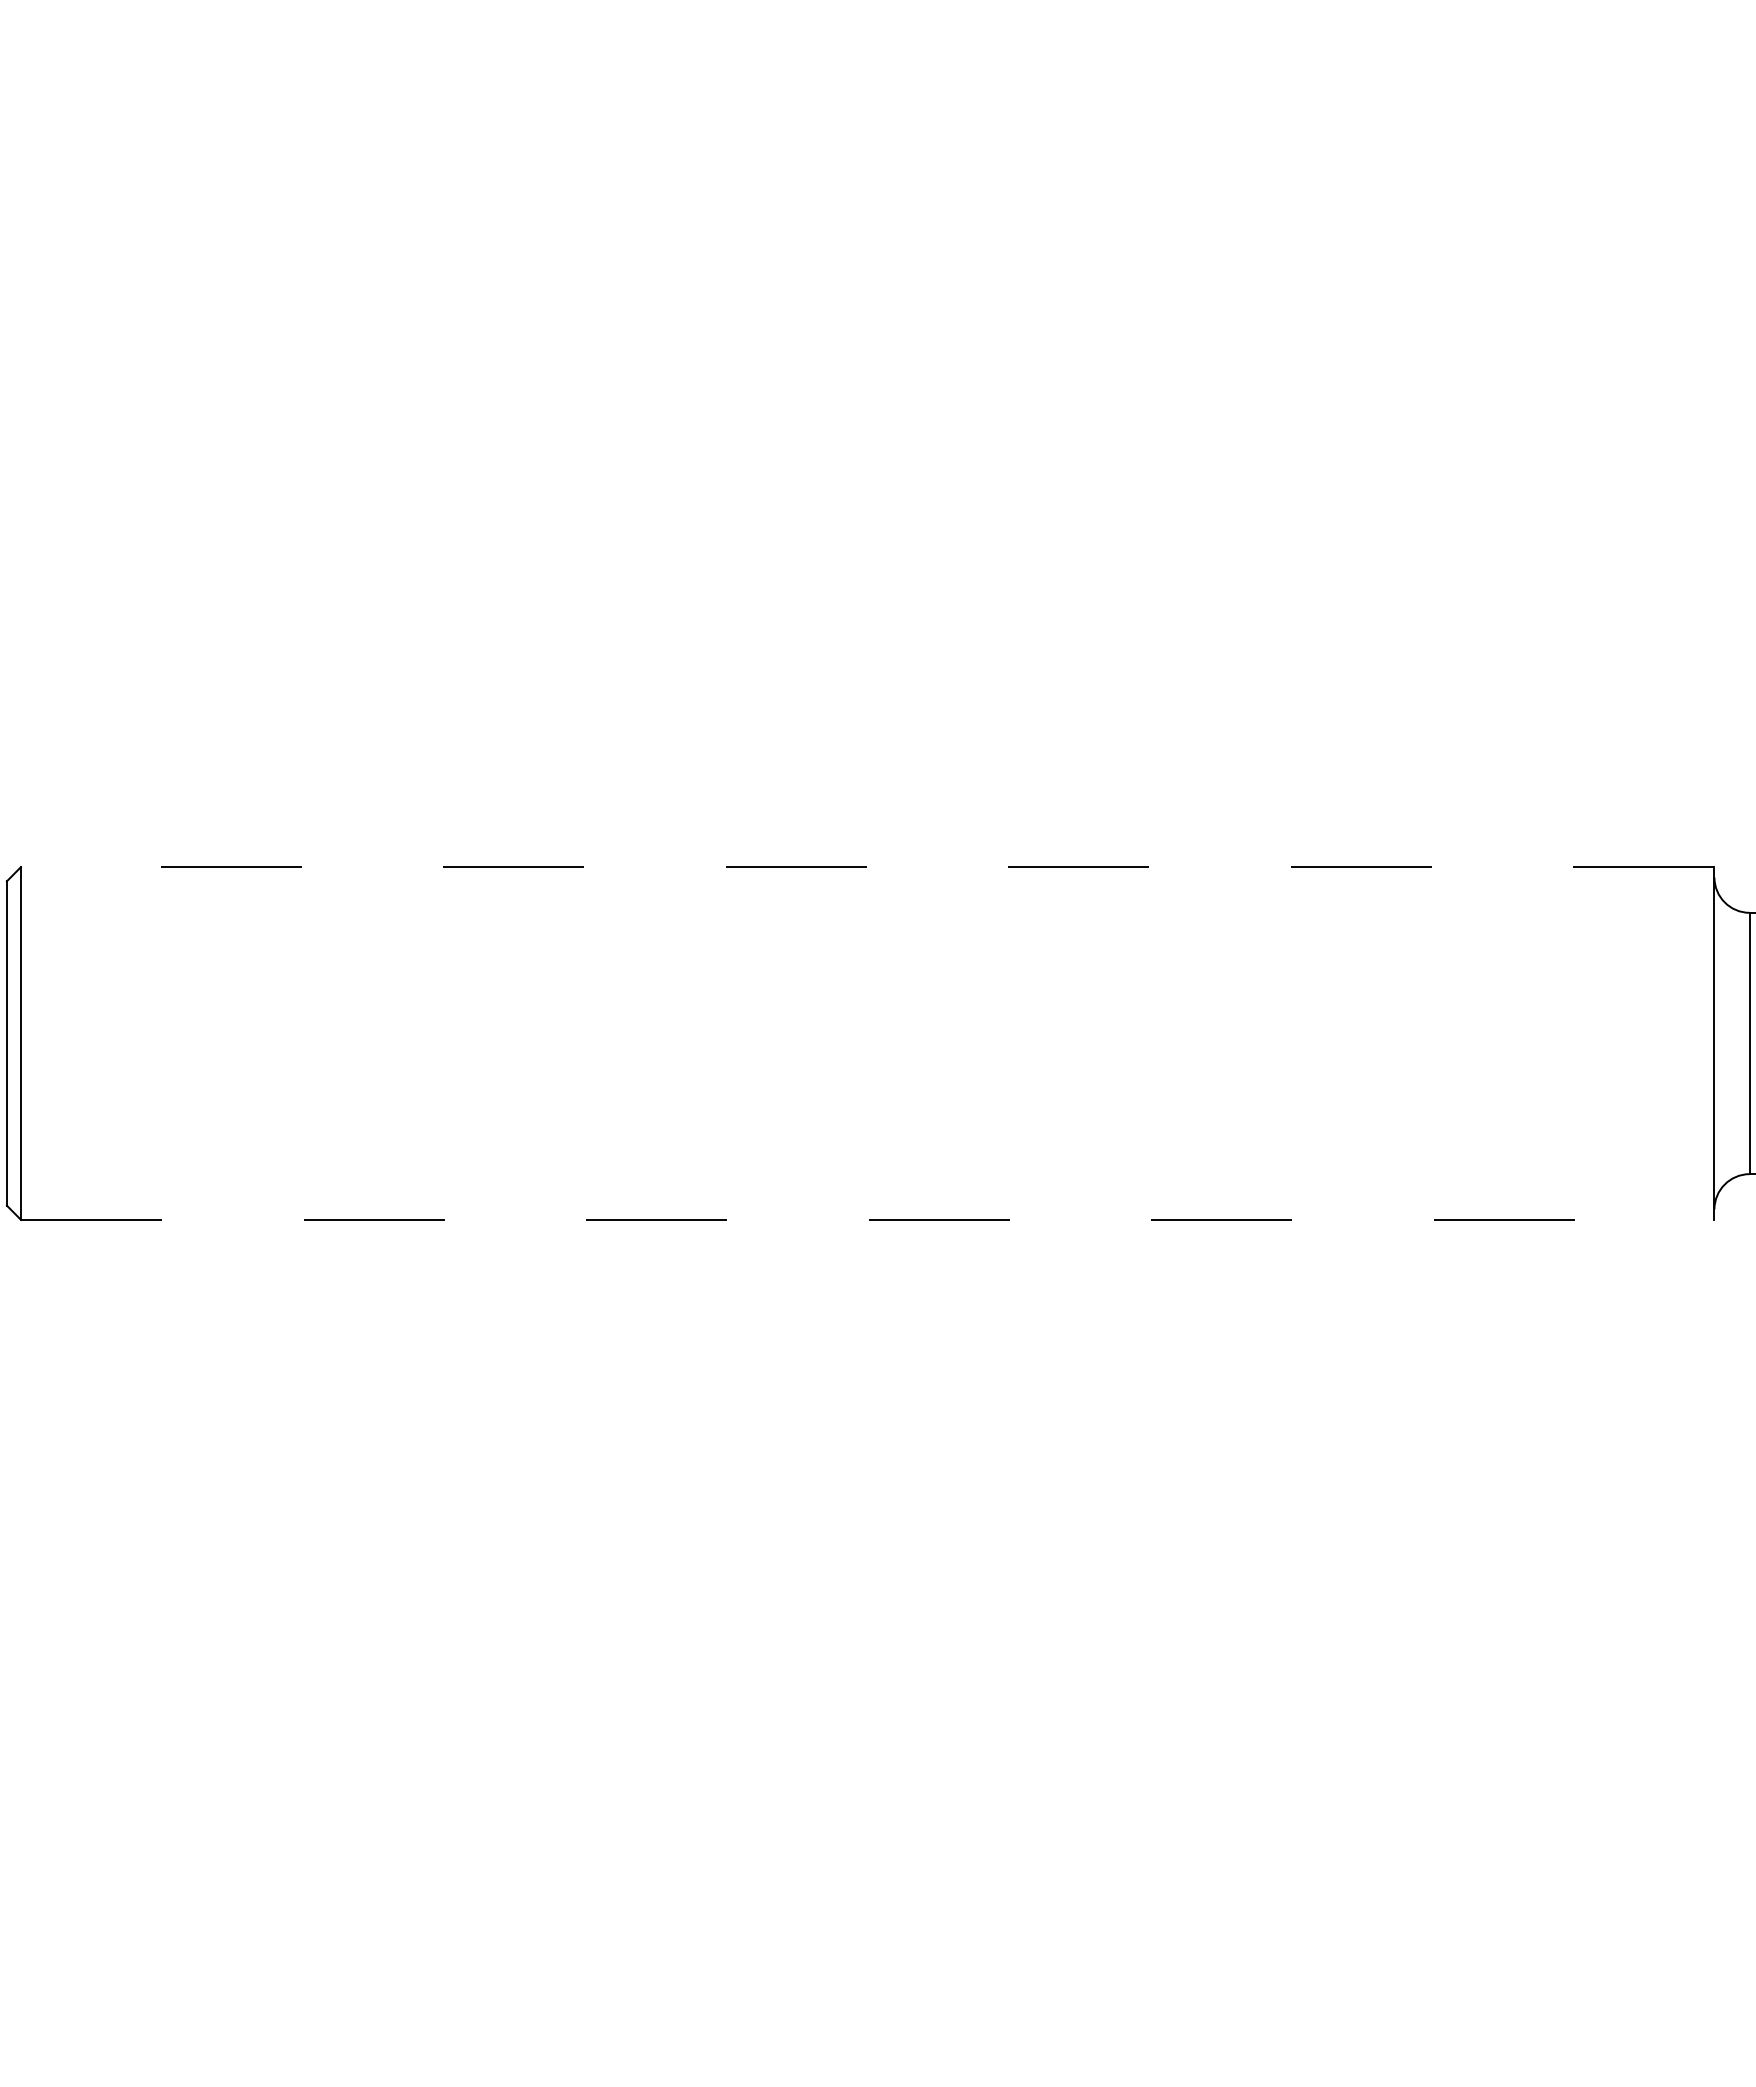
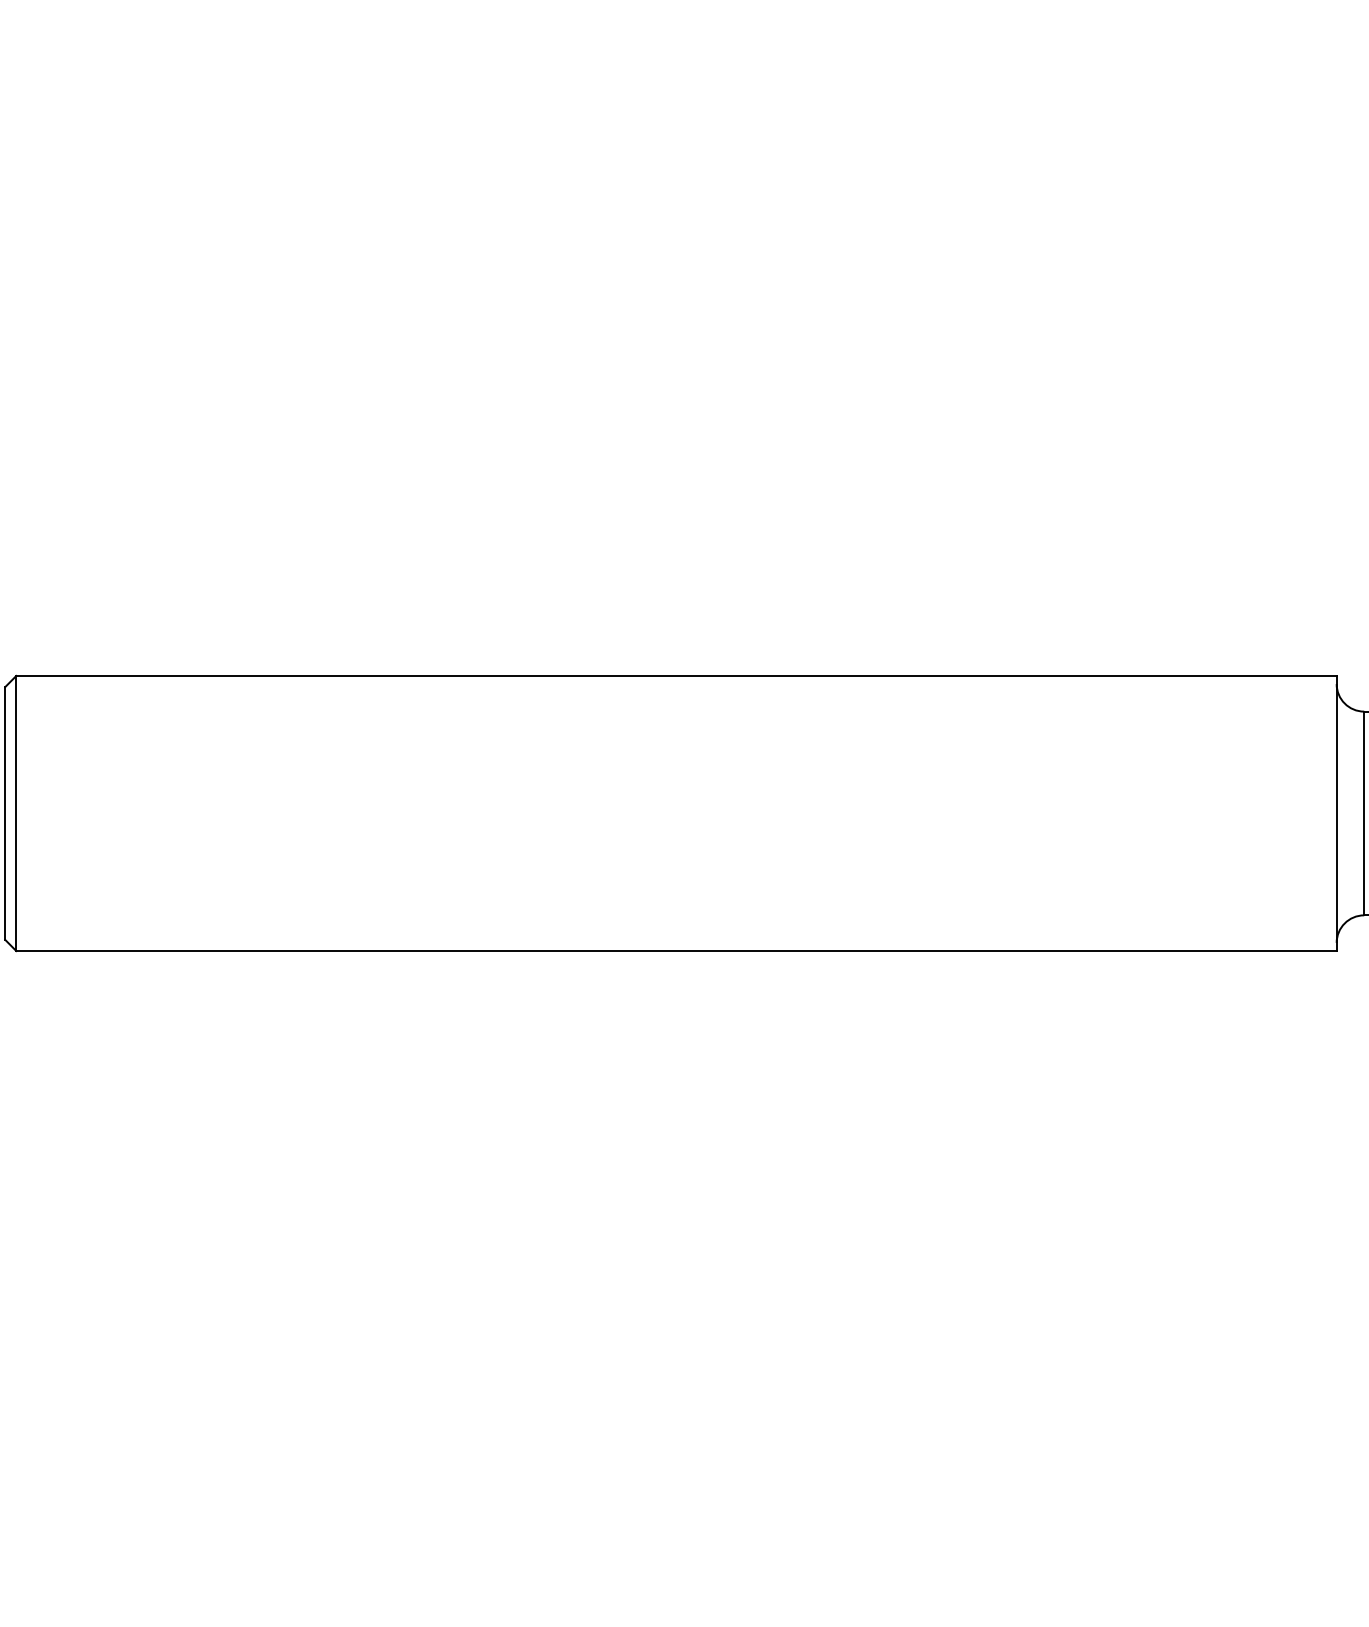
line: (867, 867) -> (676, 676), dashed -> solid
line: (867, 1219) -> (676, 950), dashed -> solid

